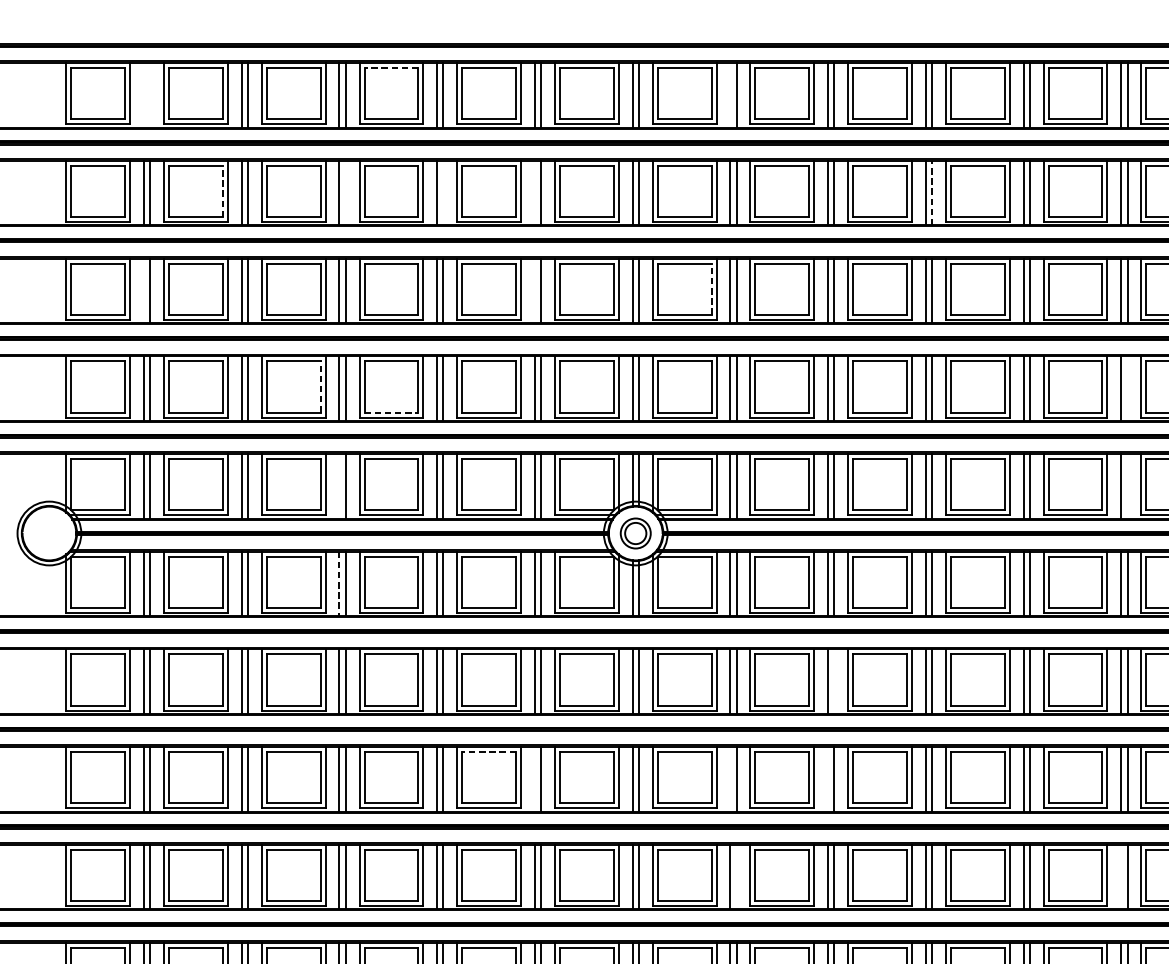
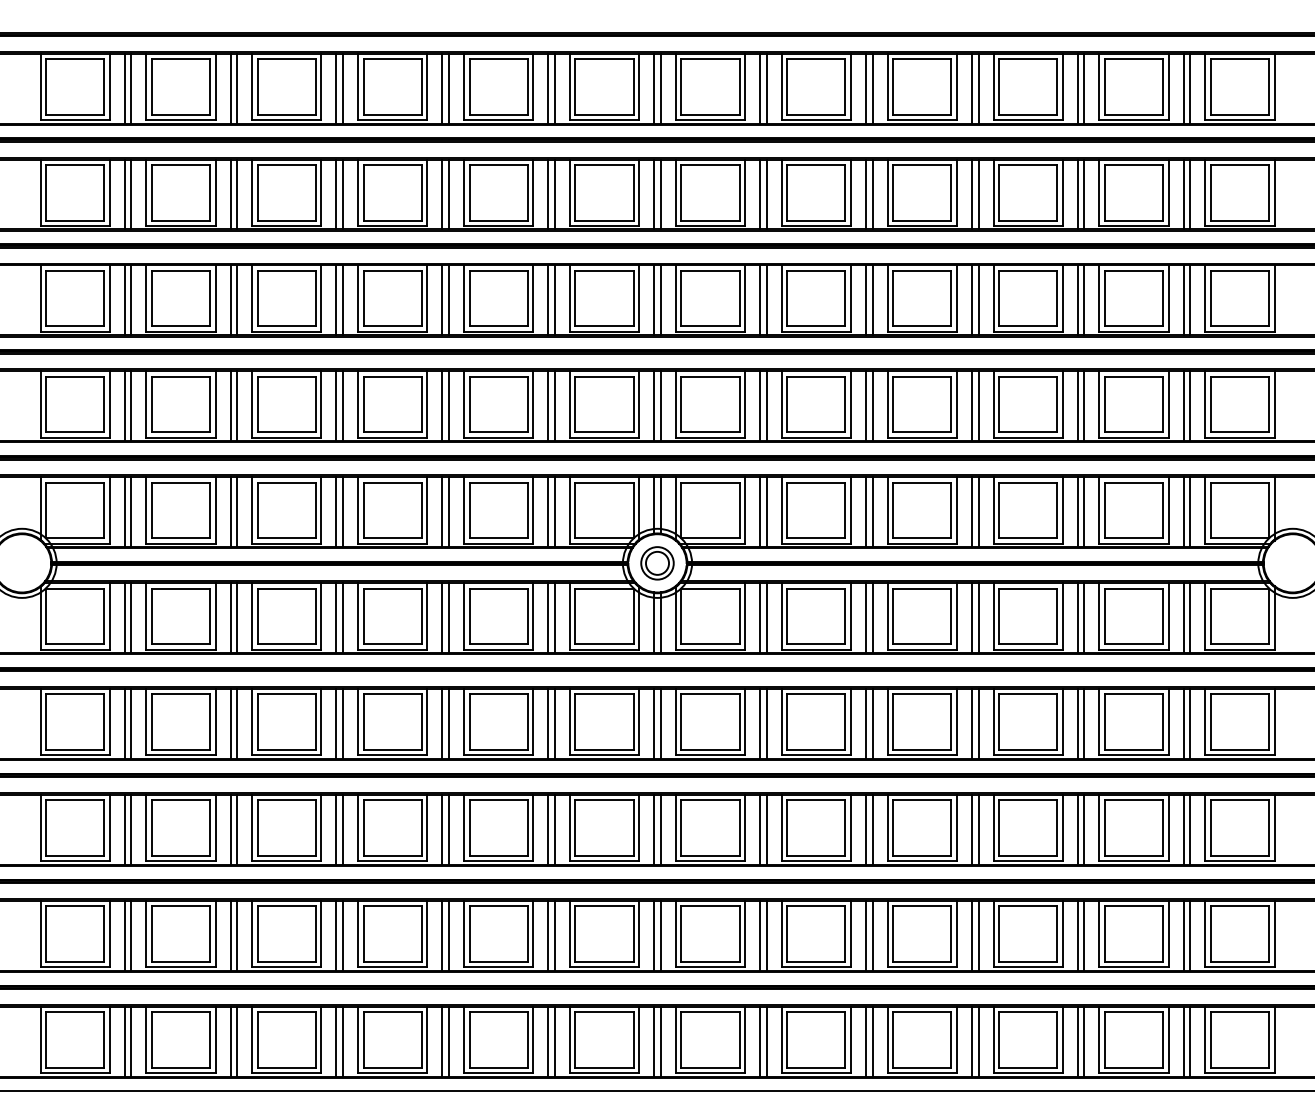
line: (391, 68) -> (392, 59), dashed -> solid
line: (143, 95) -> (124, 88), added
line: (150, 95) -> (131, 88), added
line: (730, 95) -> (760, 88), added
line: (223, 191) -> (210, 192), dashed -> solid
line: (346, 193) -> (343, 194), added
line: (443, 193) -> (449, 194), added
line: (535, 193) -> (548, 194), added
line: (931, 193) -> (978, 194), dashed -> solid
line: (711, 289) -> (739, 298), dashed -> solid
line: (143, 290) -> (124, 300), added
line: (535, 290) -> (548, 300), added
line: (321, 386) -> (316, 404), dashed -> solid
line: (1127, 388) -> (1190, 406), added
line: (392, 412) -> (393, 432), dashed -> solid
line: (339, 486) -> (336, 512), added
line: (1127, 486) -> (1190, 512), added
line: (339, 584) -> (336, 618), dashed -> solid
line: (834, 681) -> (872, 723), added
line: (489, 752) -> (498, 800), dashed -> solid
line: (535, 779) -> (548, 829), added
line: (730, 779) -> (760, 829), added
line: (827, 779) -> (865, 829), added
line: (736, 876) -> (766, 935), added
line: (1121, 876) -> (1183, 935), added

